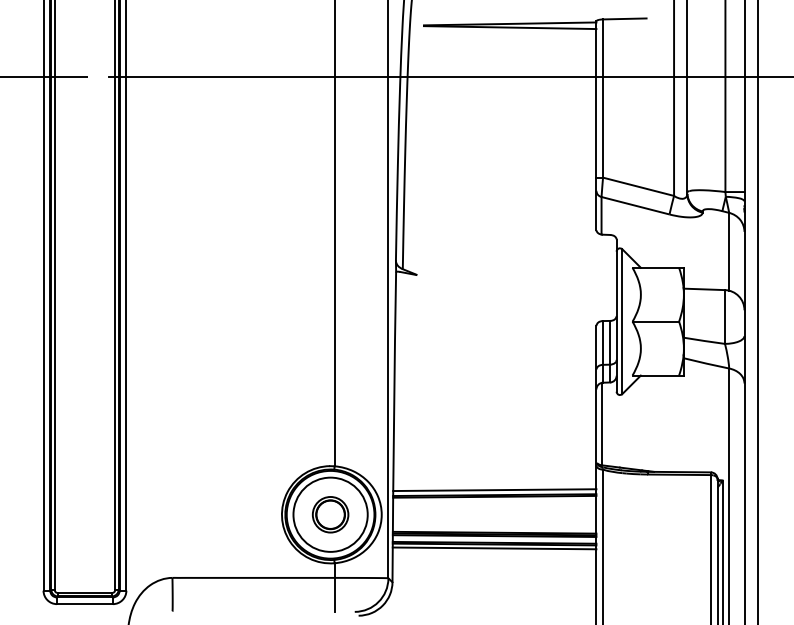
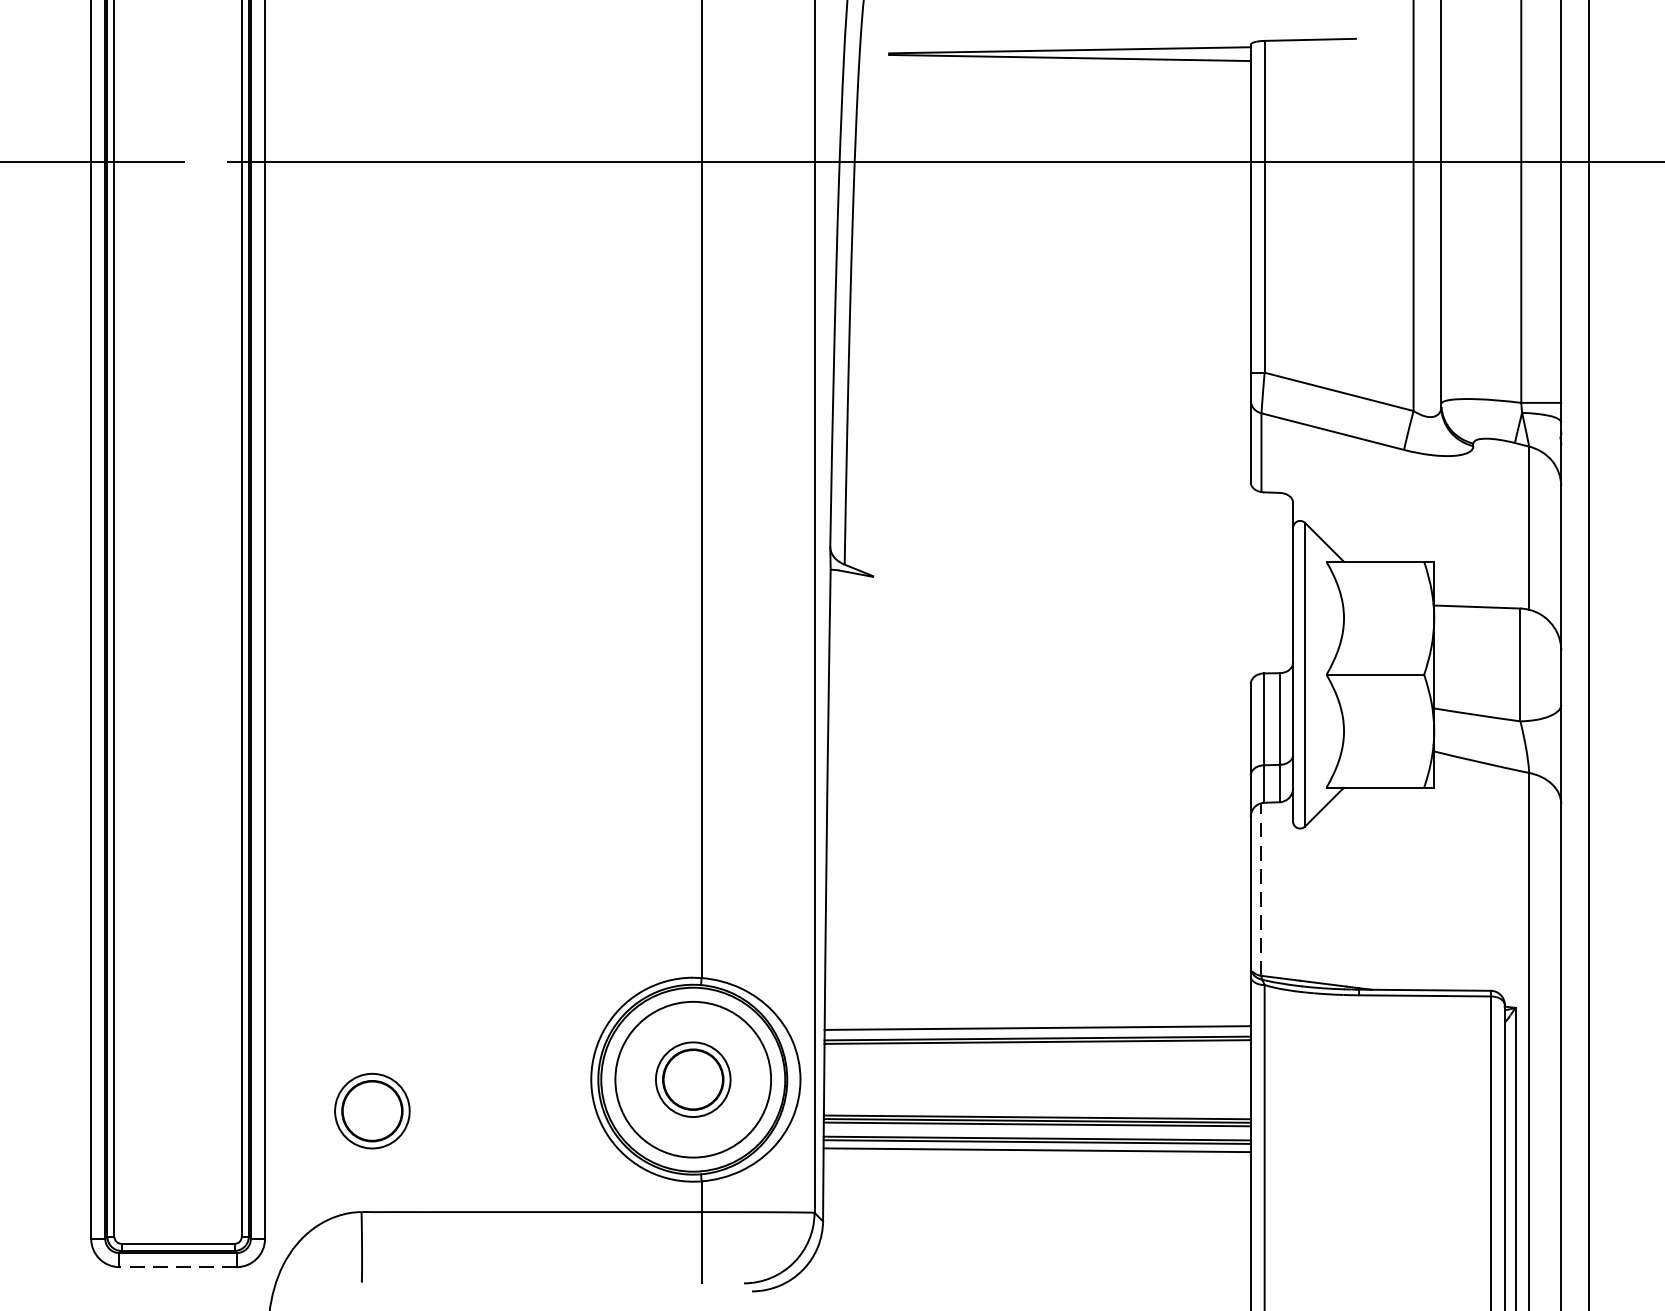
line: (601, 423) -> (1261, 888), solid -> dashed
part: (177, 529) -> (372, 1110), added
line: (84, 604) -> (177, 1267), solid -> dashed

